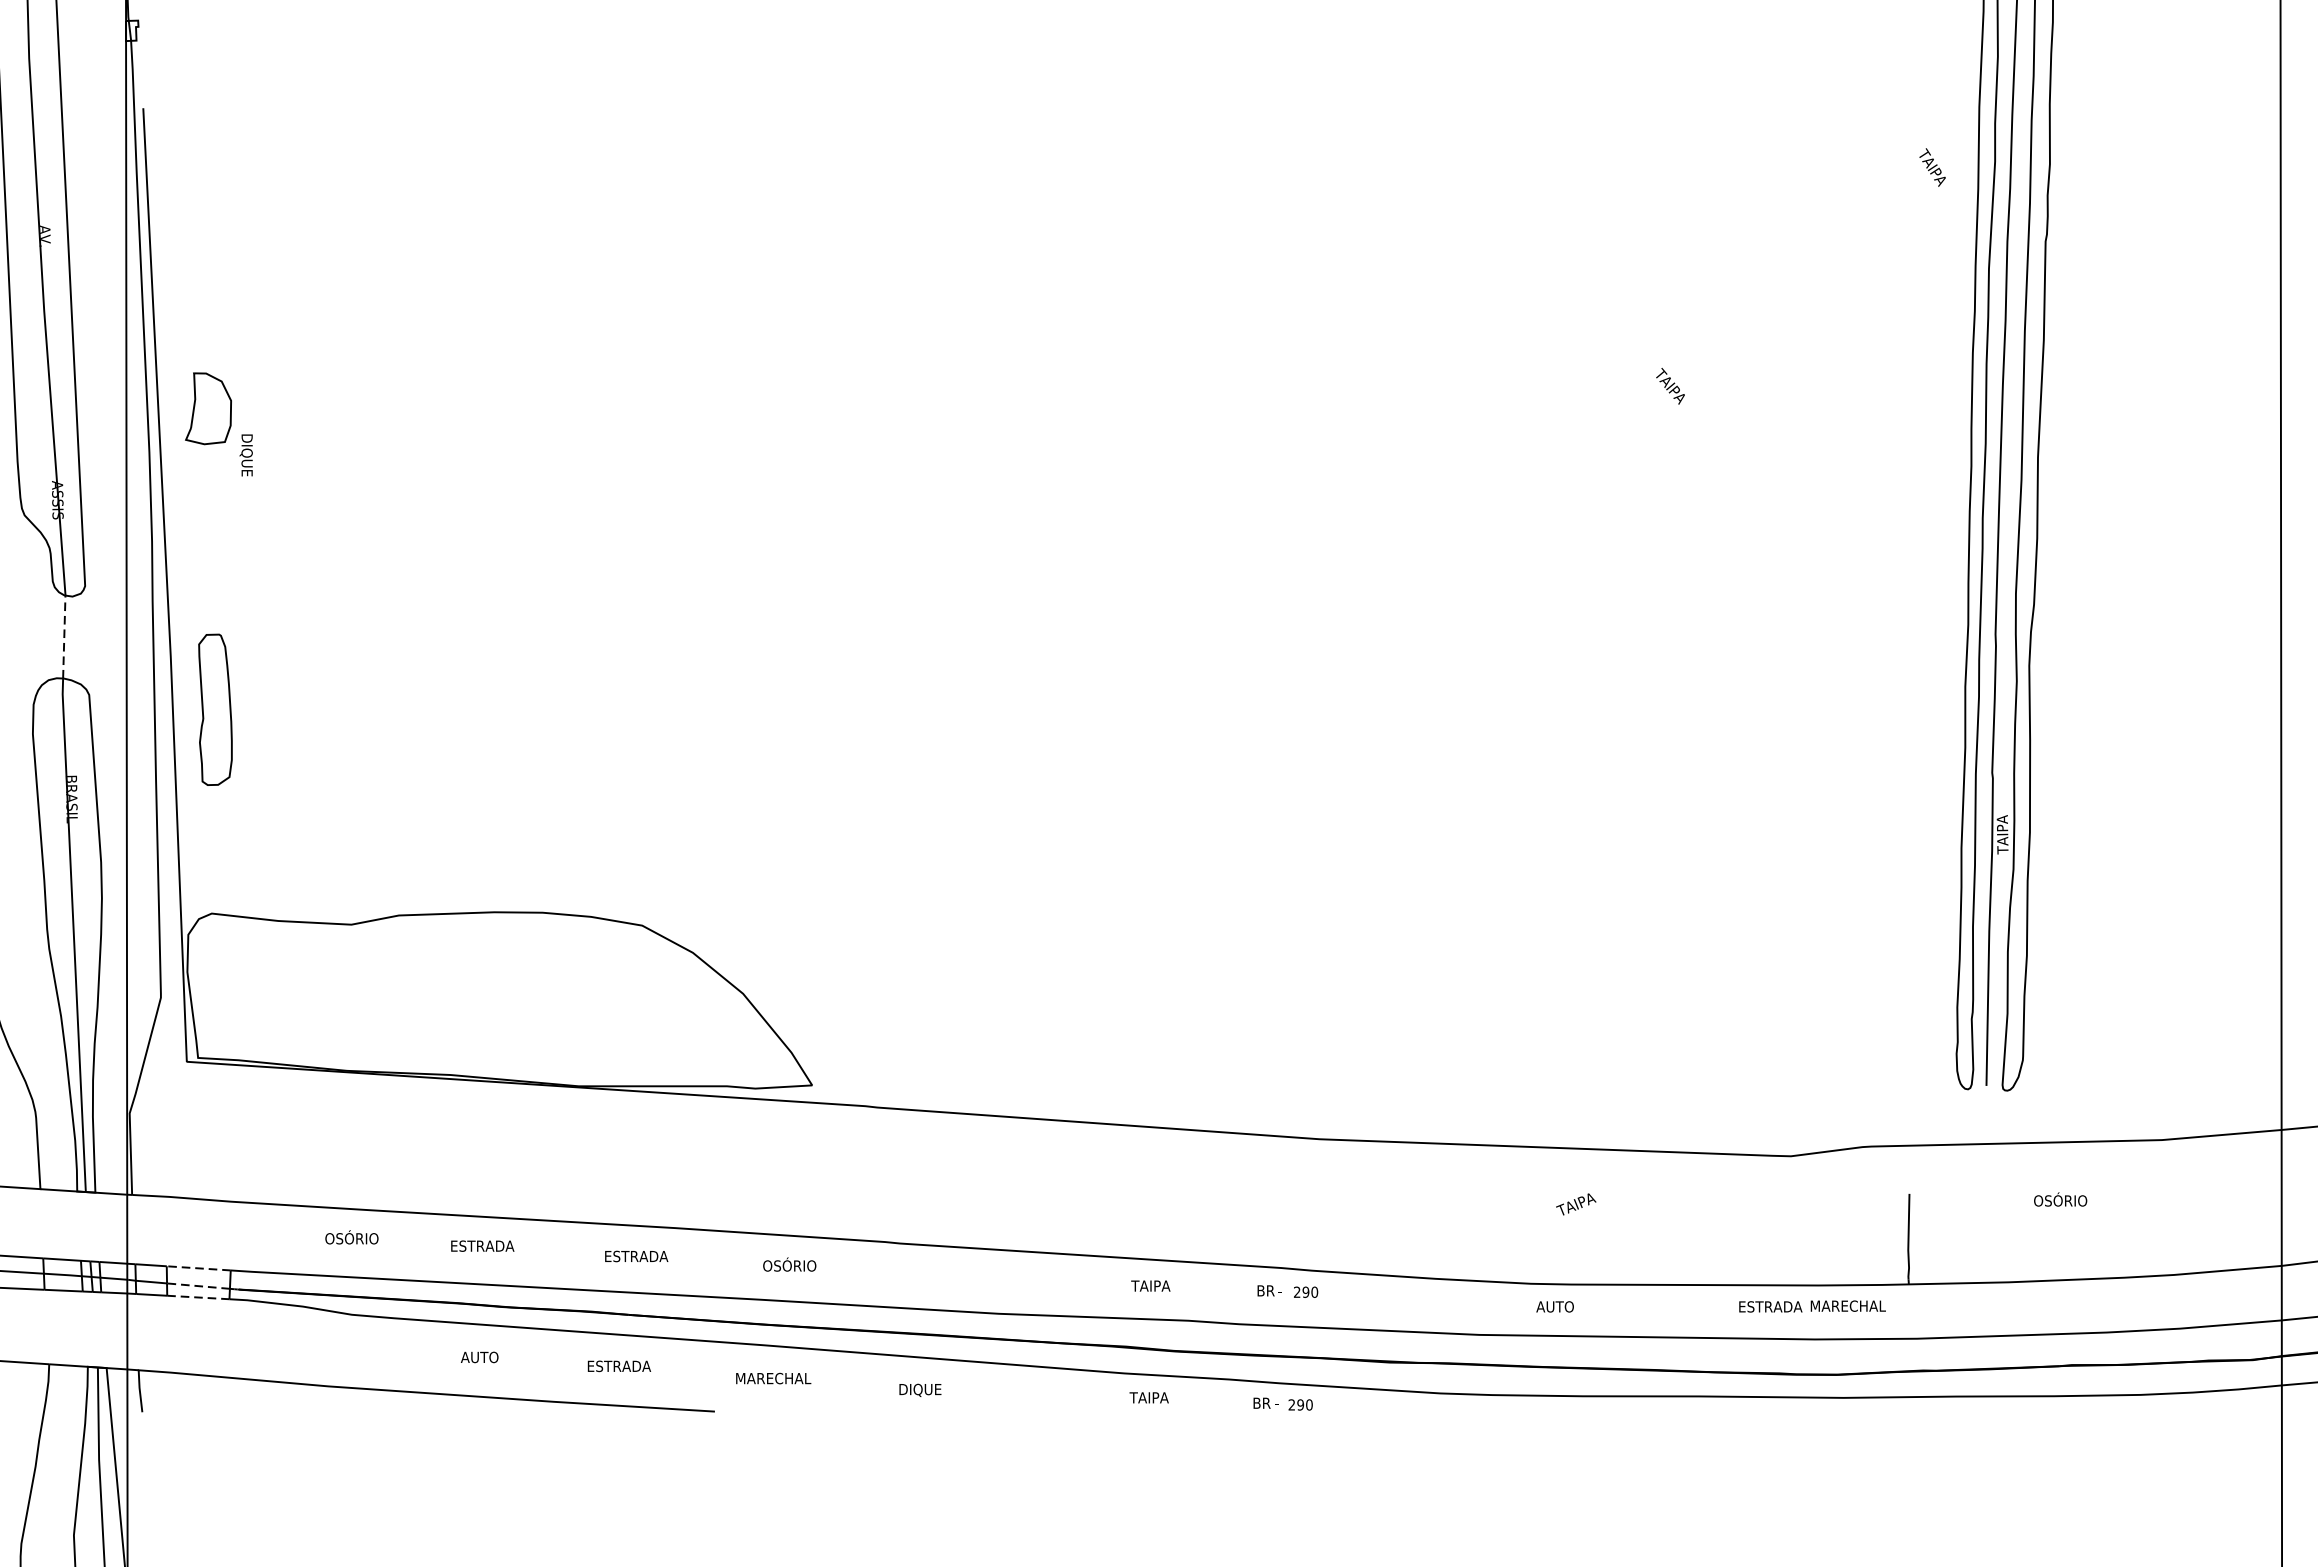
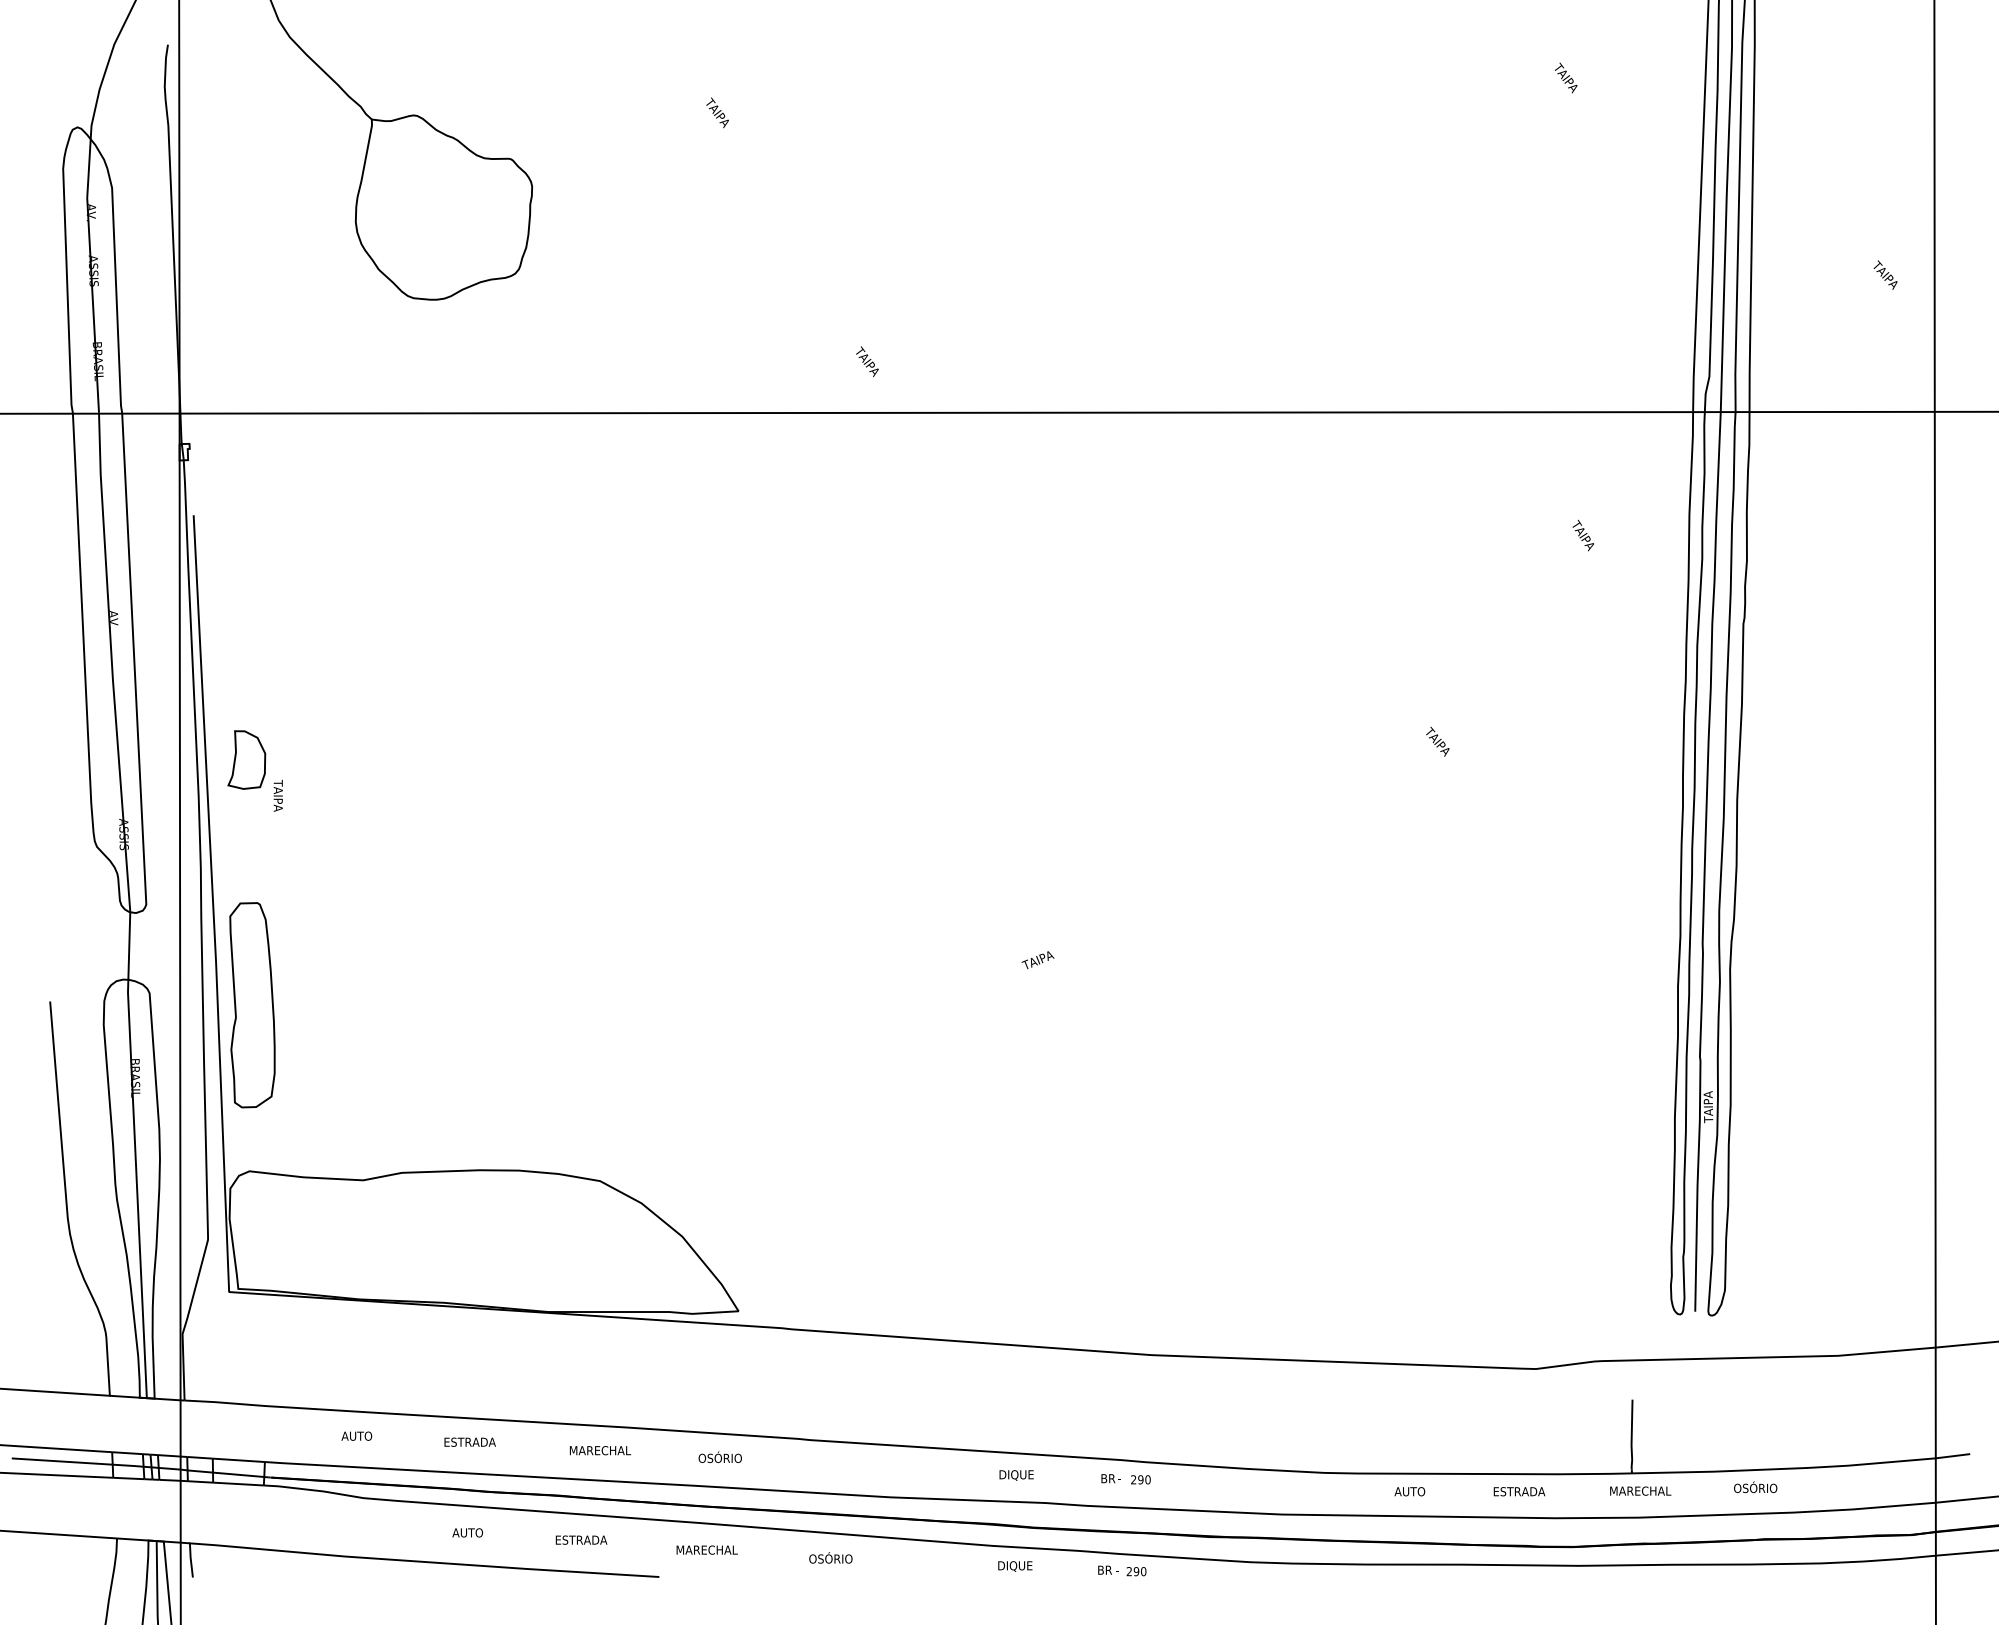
text: (1931, 167) -> (1582, 535), moved
text: (246, 454) -> (277, 797), DIQUE -> TAIPA
line: (64, 637) -> (129, 946), dashed -> solid
part: (215, 710) -> (252, 1005), size x1.67
text: (2060, 1198) -> (1755, 1486), moved
text: (1575, 1204) -> (1037, 960), moved
text: (351, 1236) -> (363, 1434), OSÓRIO -> AUTO
text: (643, 1256) -> (601, 1450), ESTRADA -> MARECHAL
line: (198, 1268) -> (238, 1460), dashed -> solid
line: (198, 1285) -> (238, 1474), dashed -> solid
text: (1152, 1286) -> (1015, 1475), TAIPA -> DIQUE
line: (199, 1298) -> (239, 1484), dashed -> solid
text: (1848, 1305) -> (1640, 1490), moved
text: (1554, 1306) -> (1409, 1491), moved
text: (925, 1388) -> (830, 1558), DIQUE -> OSÓRIO
text: (1150, 1398) -> (1014, 1566), TAIPA -> DIQUE

